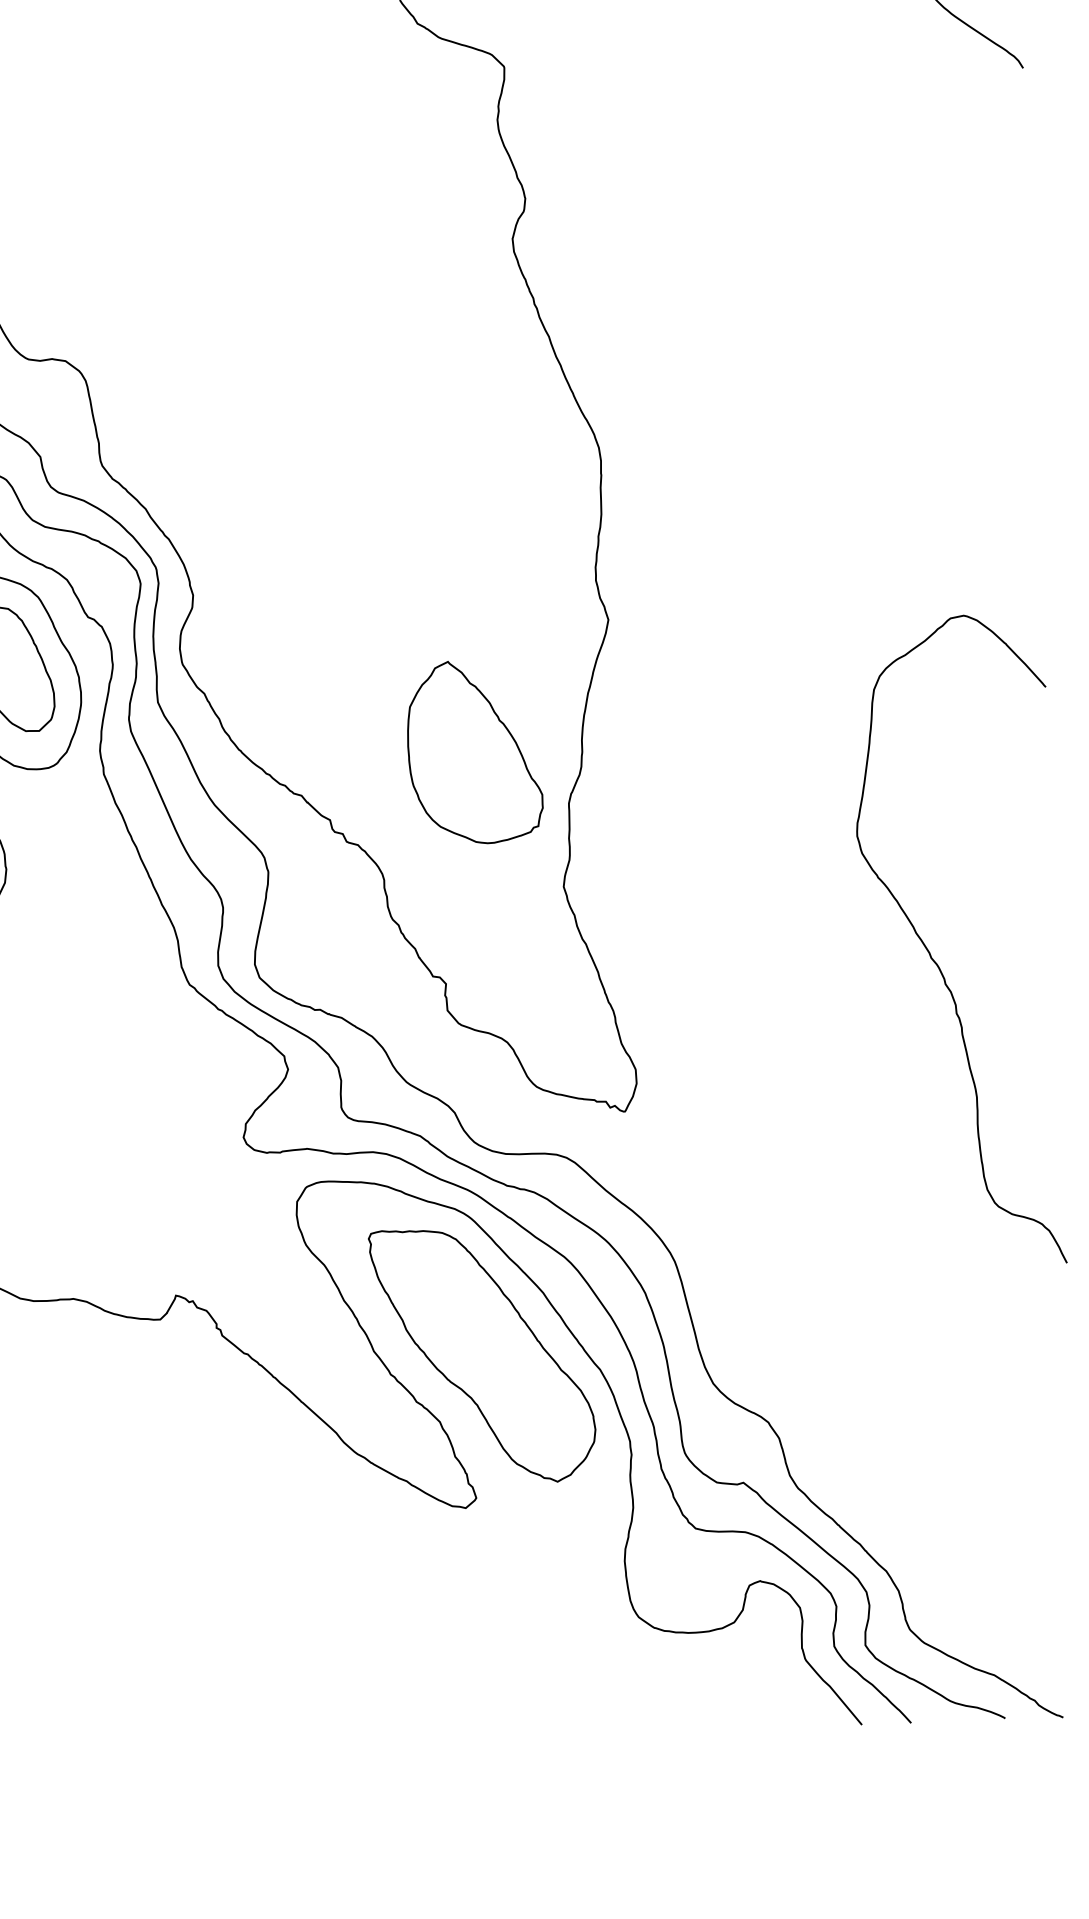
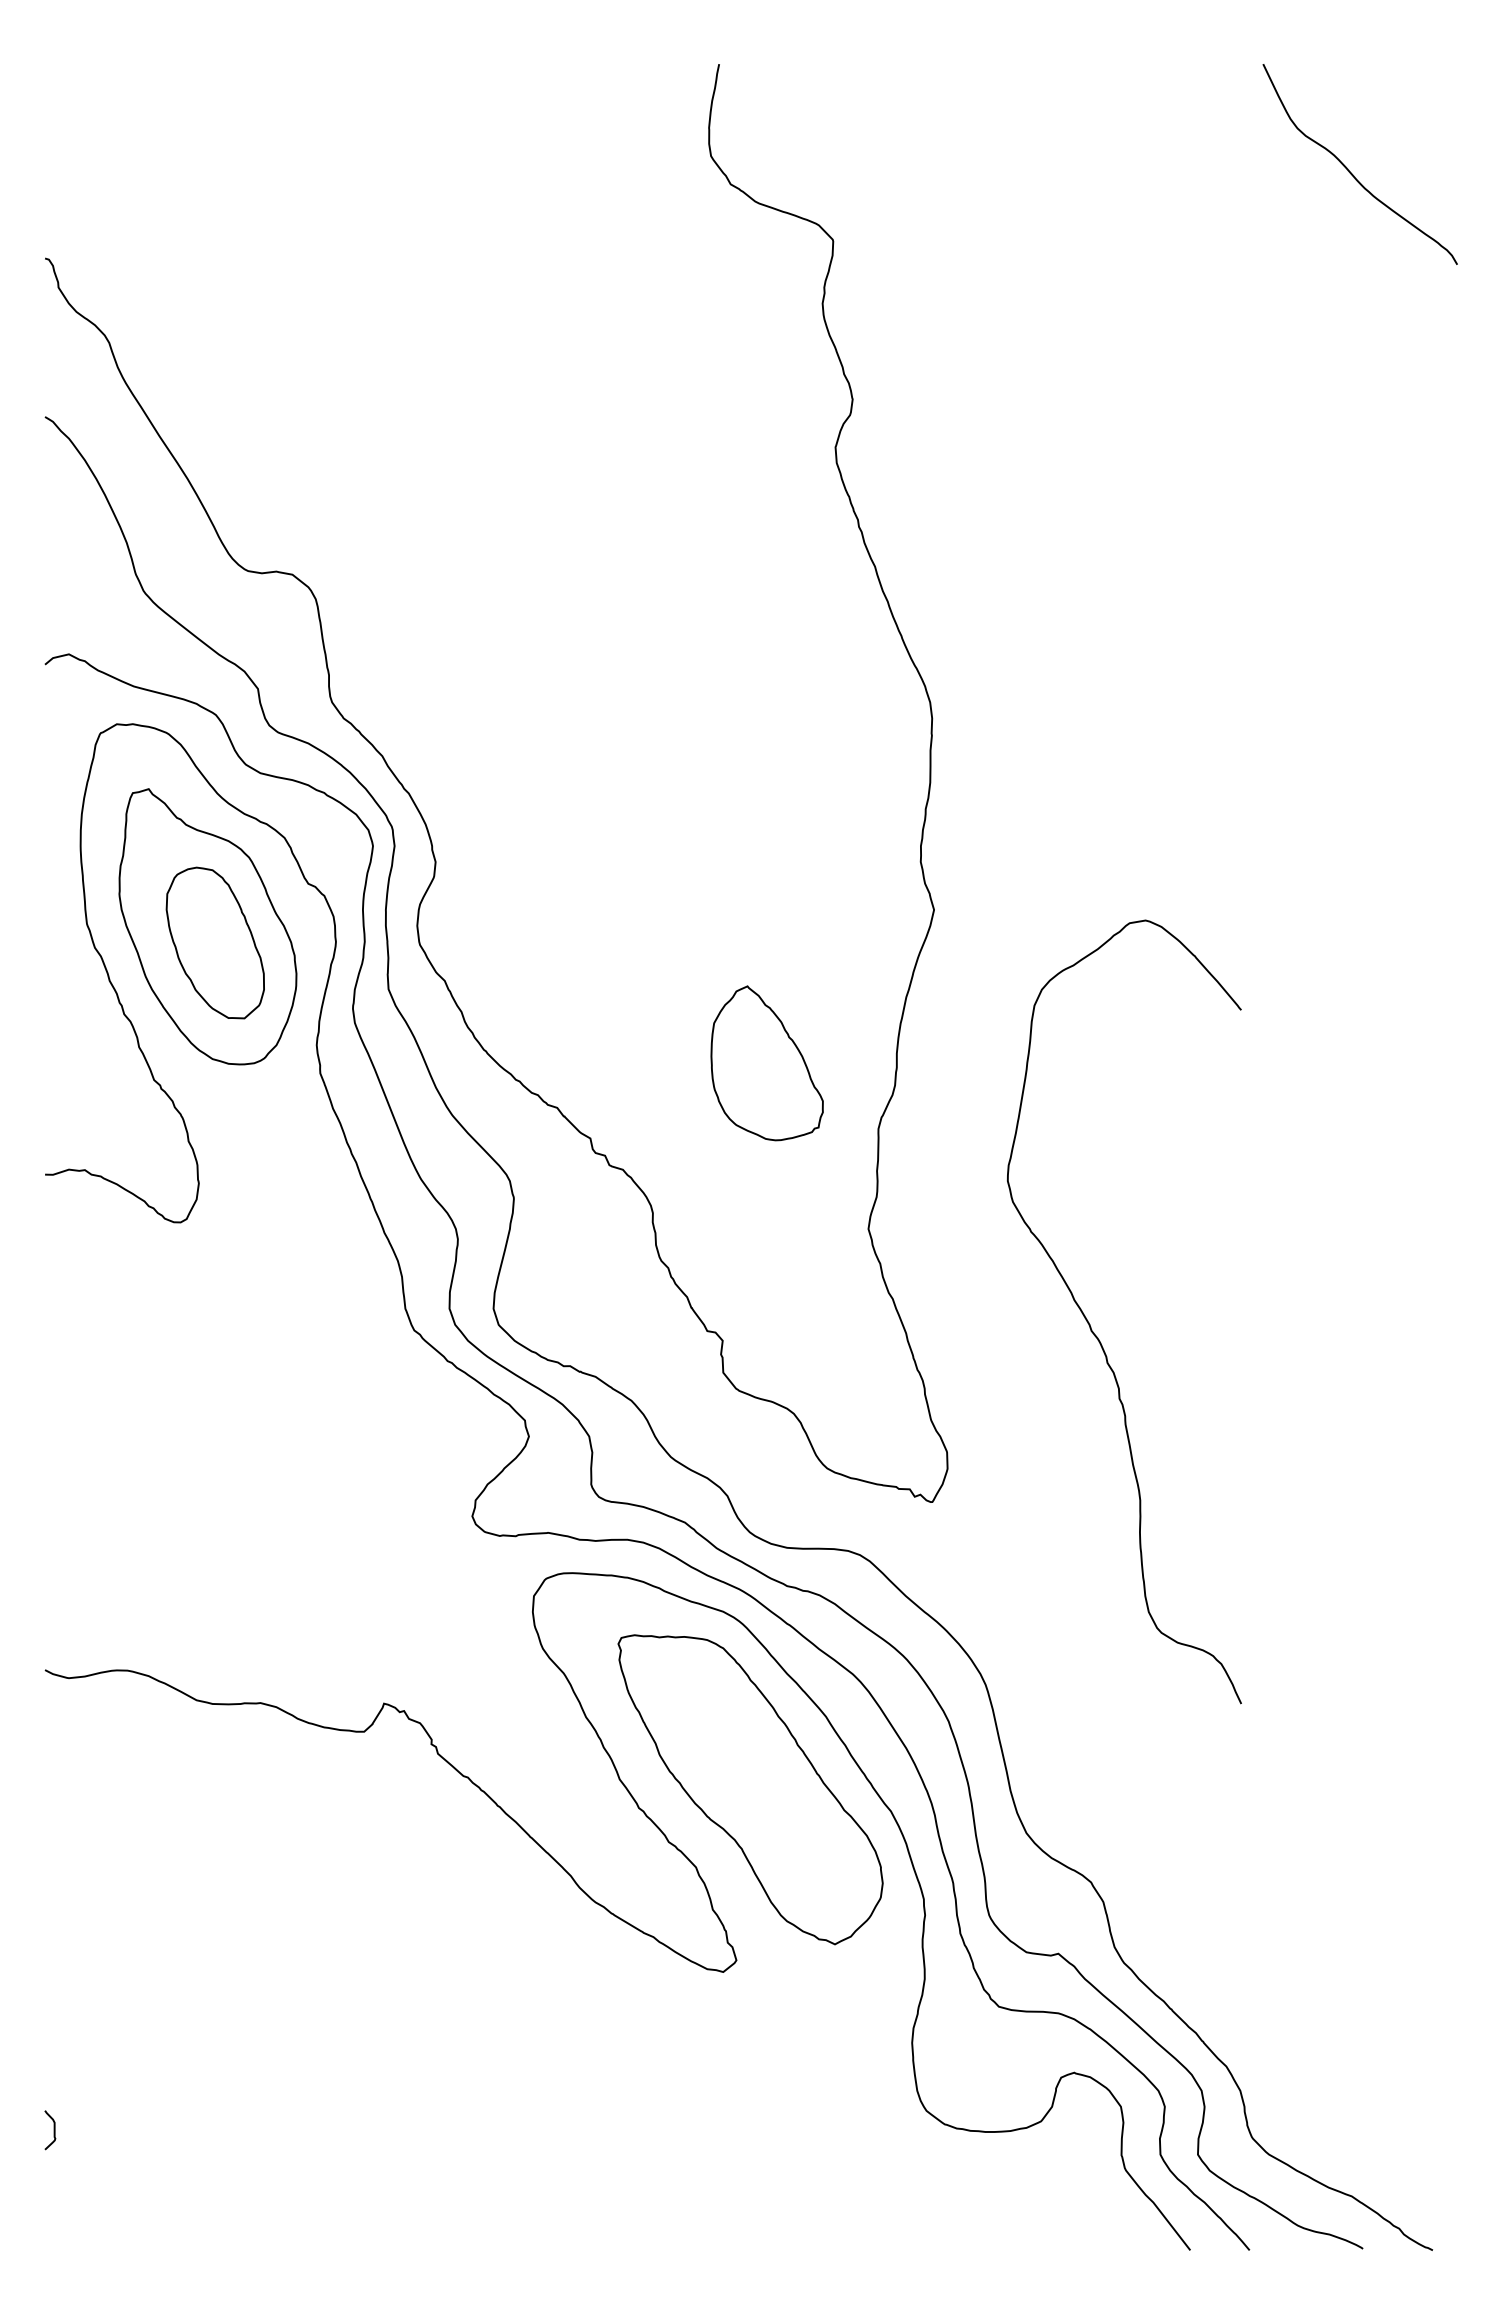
part: (473, 752) -> (766, 1063), size x0.7
curve: (931, 954) -> (1091, 1326), moved

